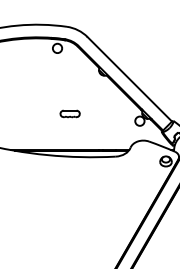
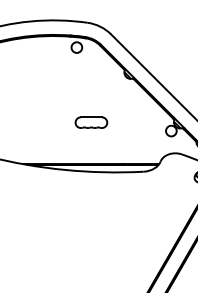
part: (69, 113) -> (90, 122), size x1.43

